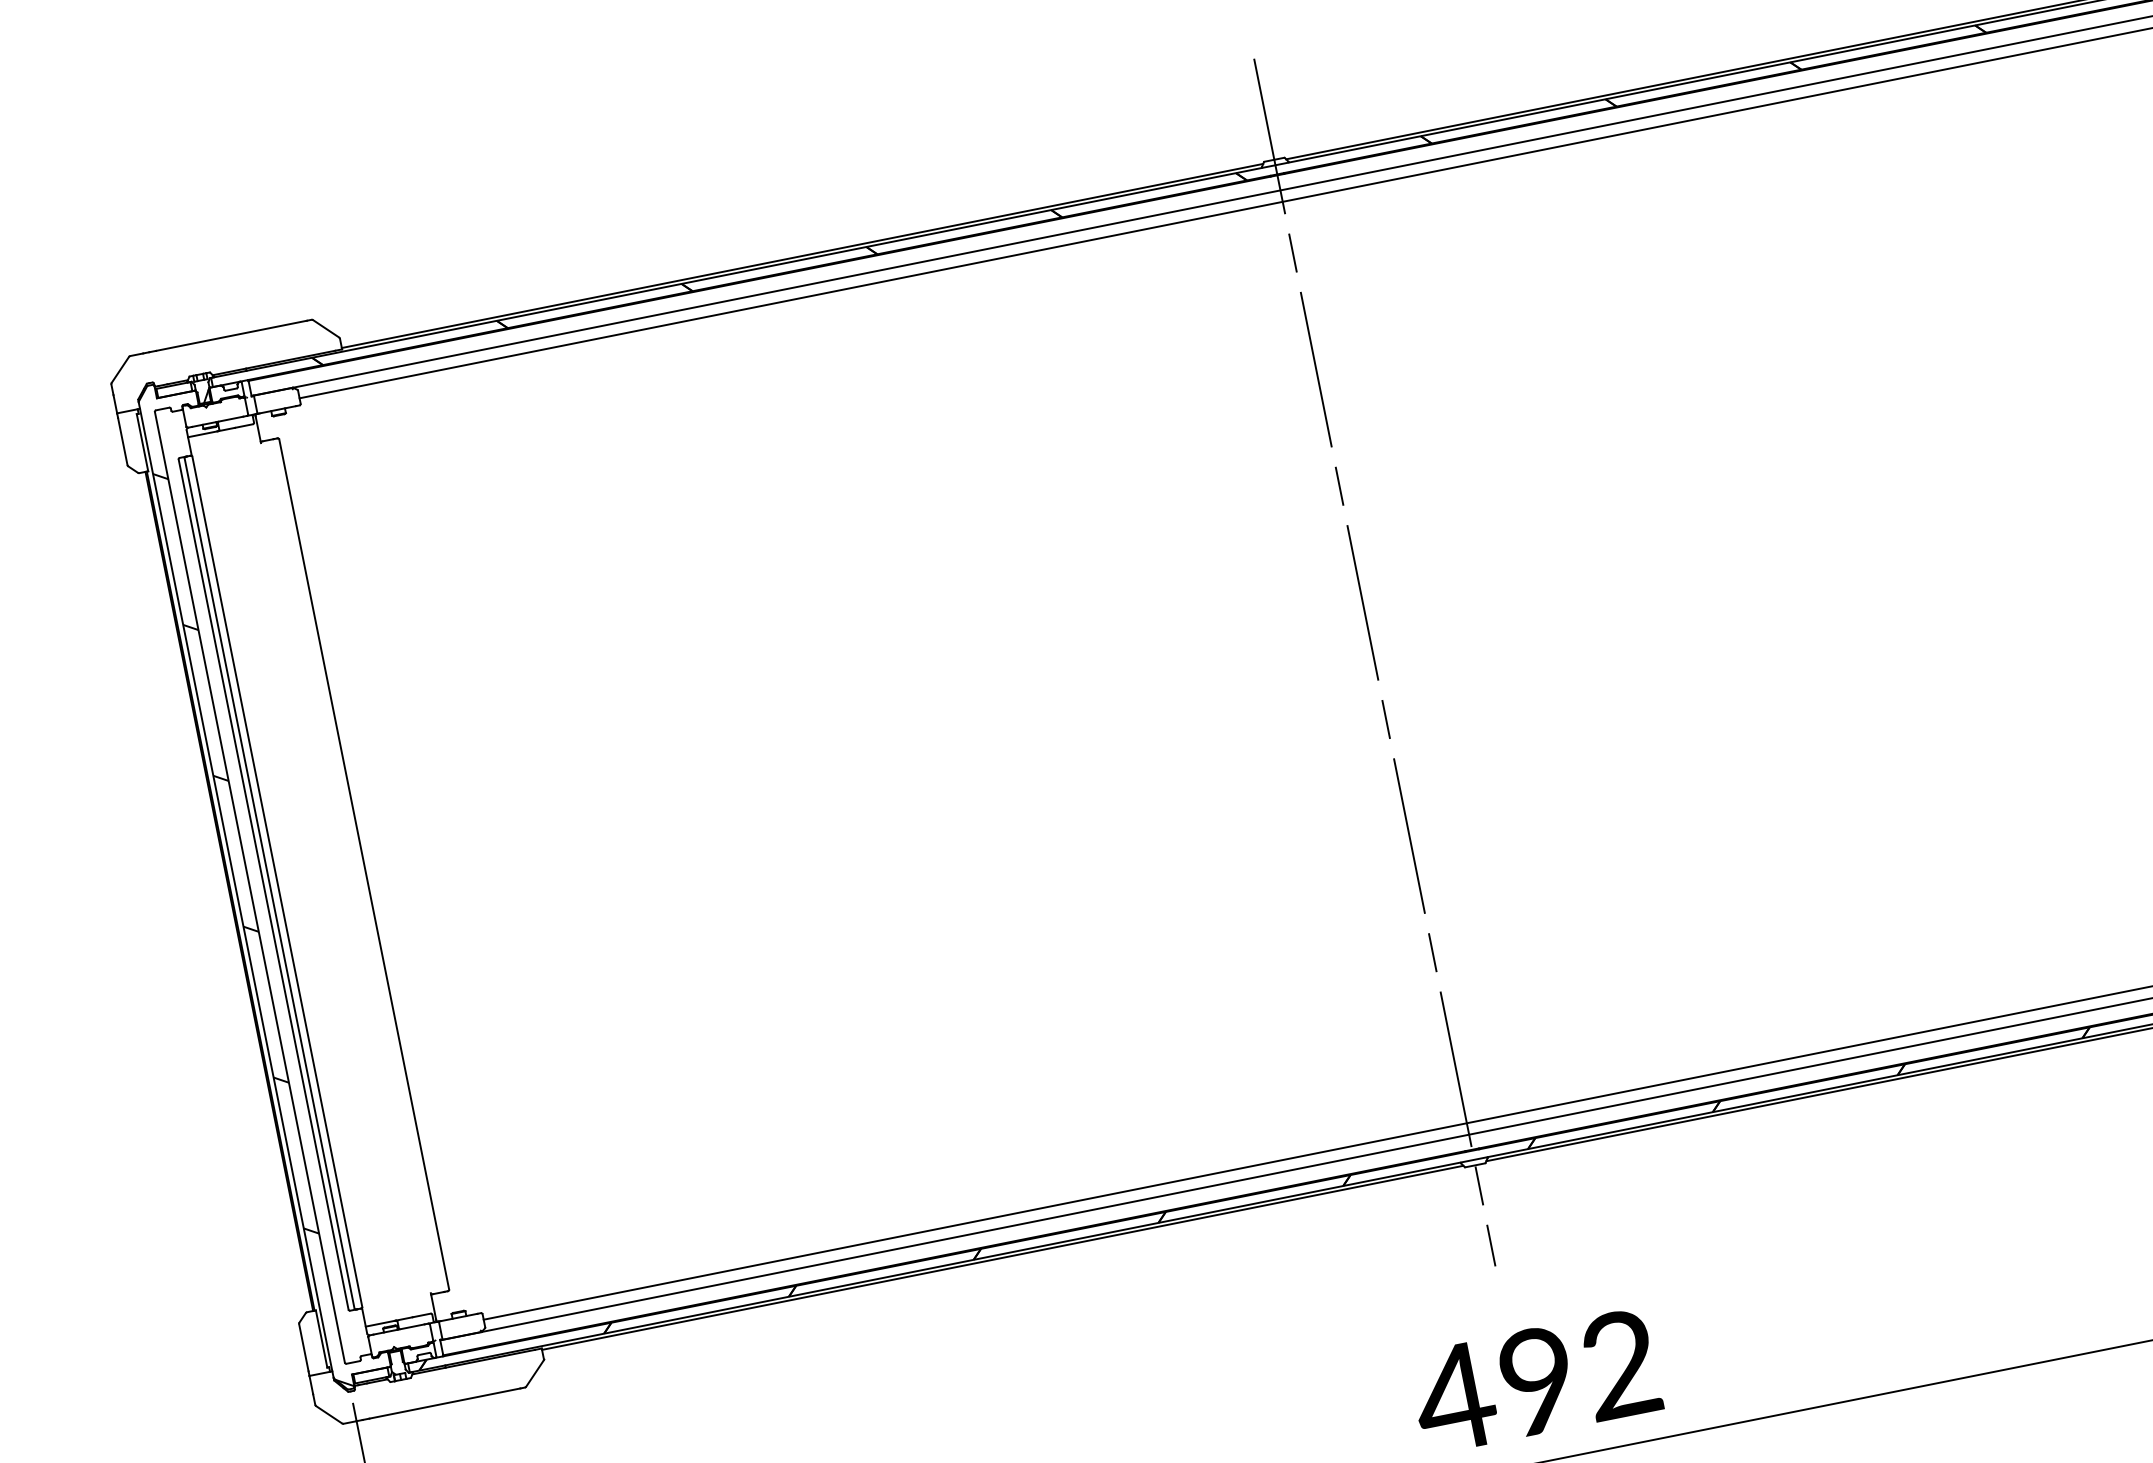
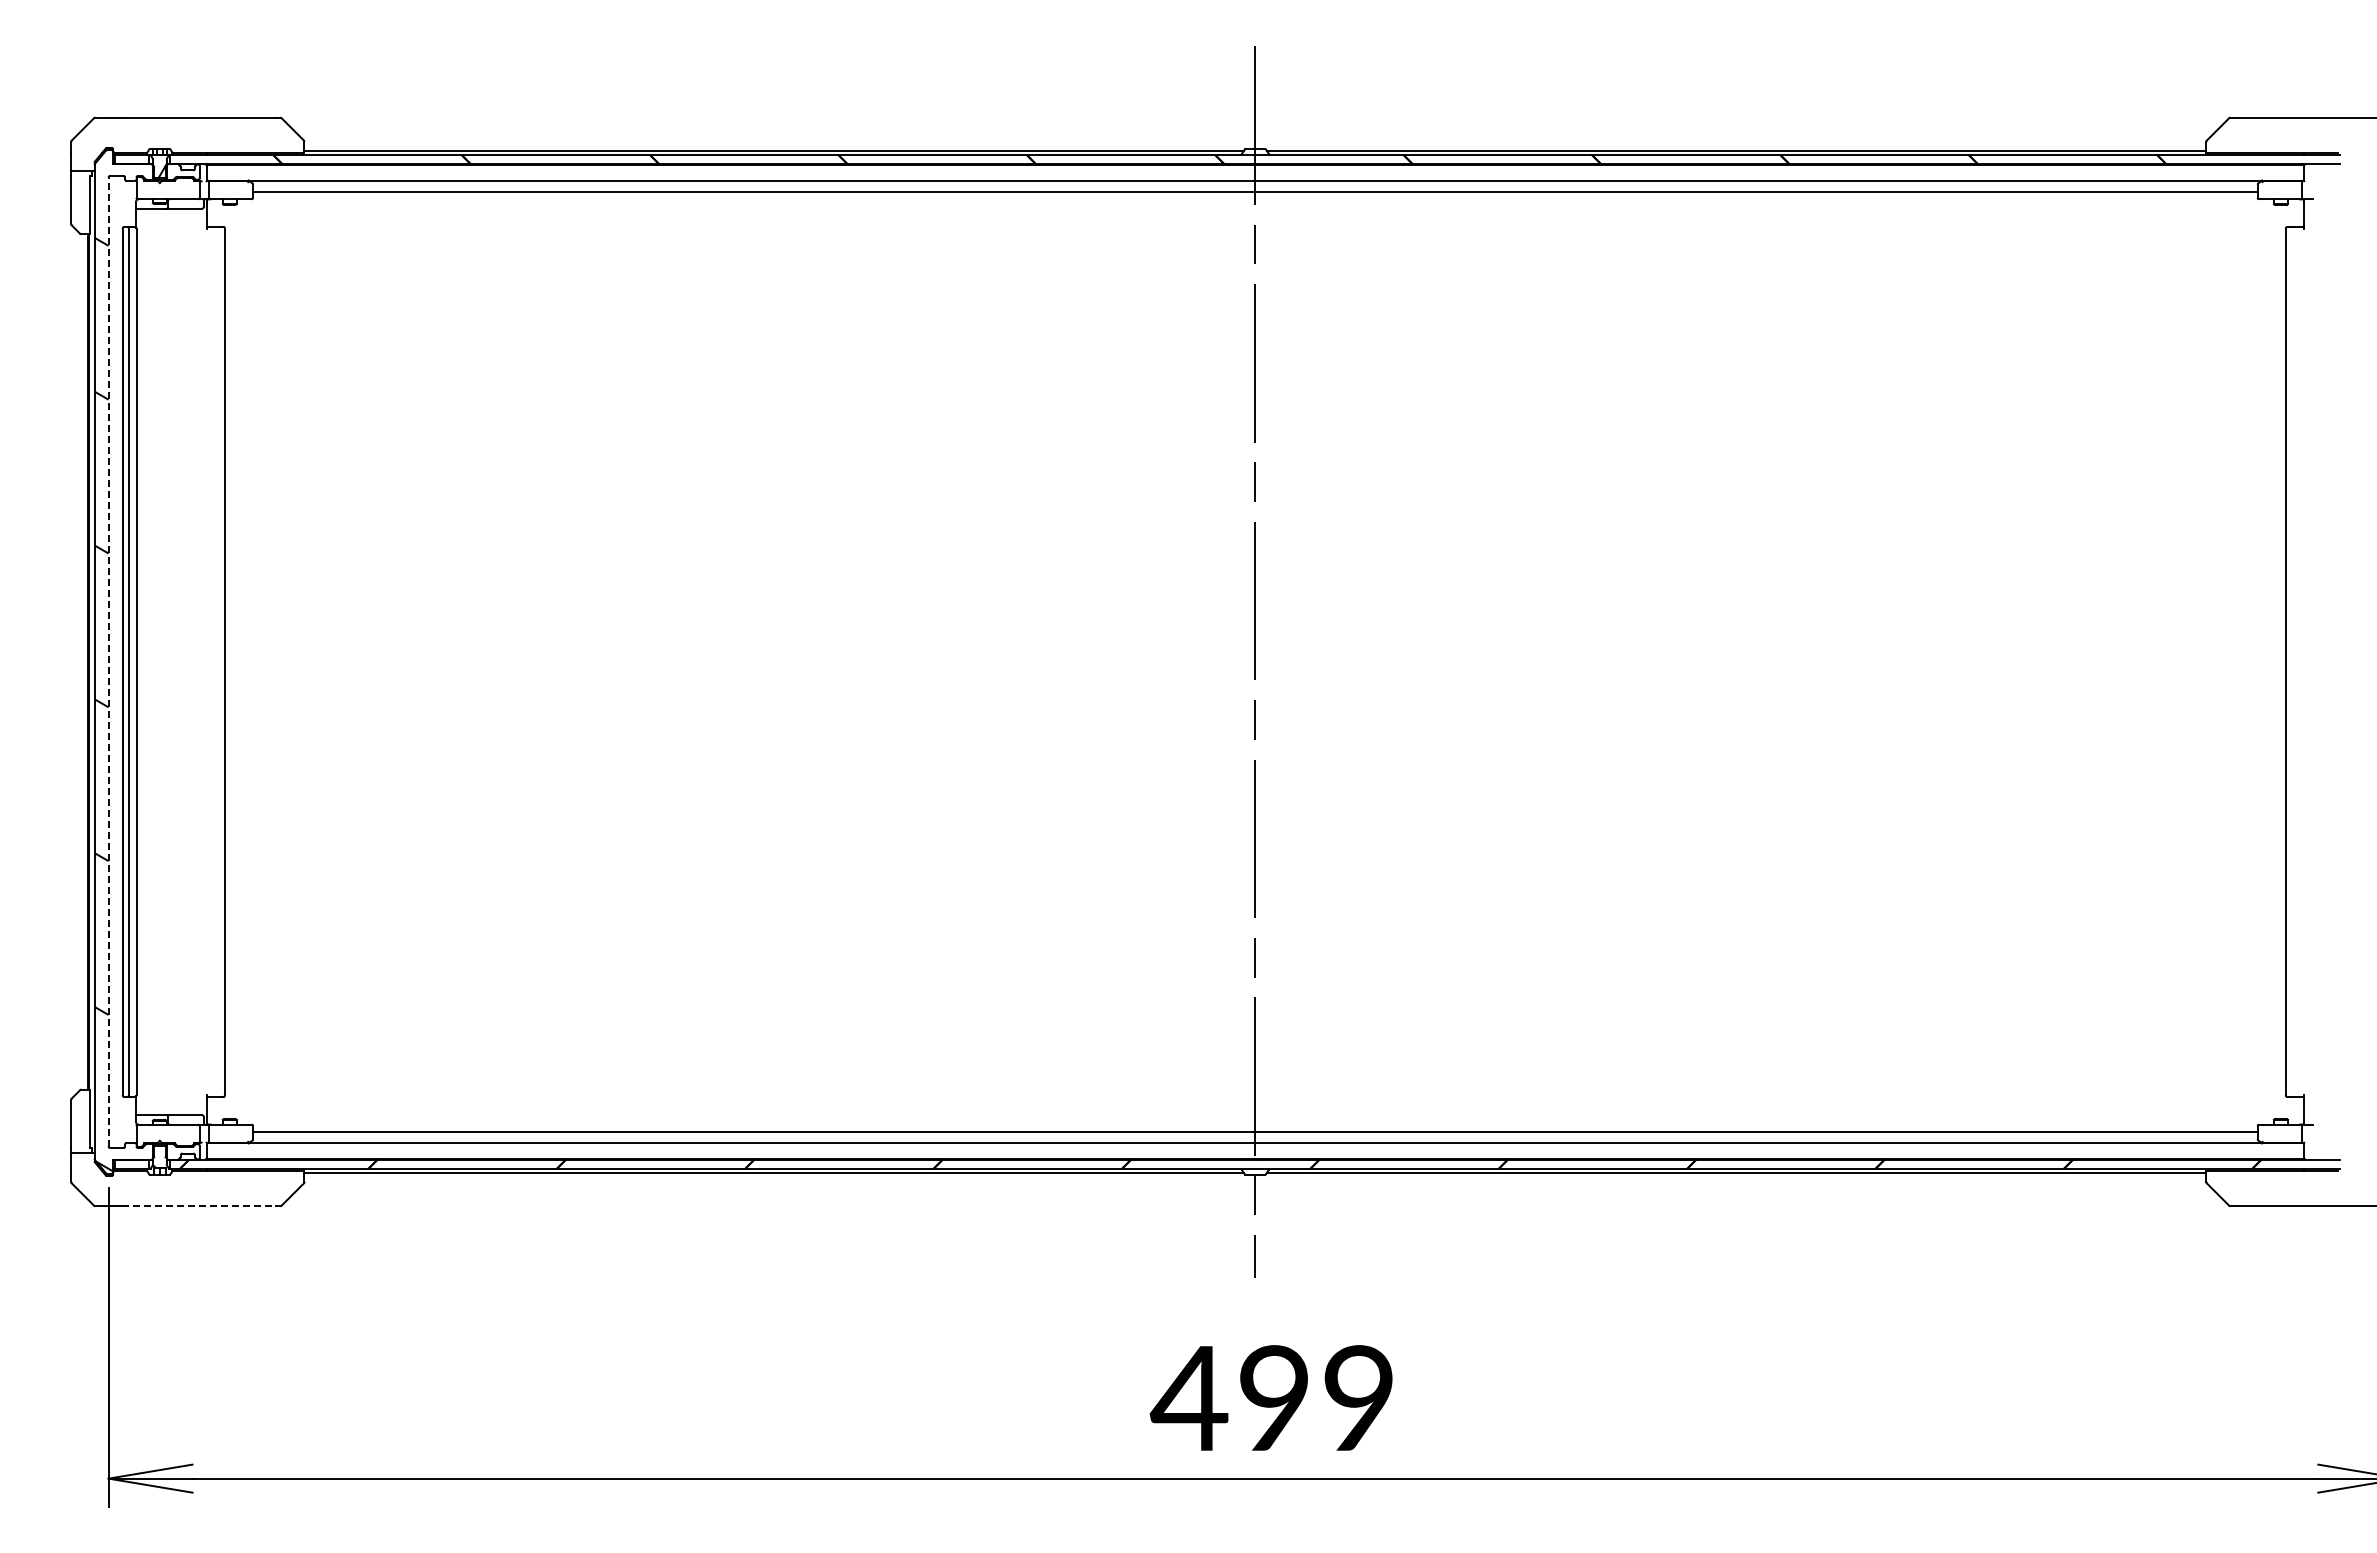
line: (249, 886) -> (108, 661), solid -> dashed
text: (1620, 1363) -> (1358, 1397), 492 -> 499
line: (444, 1403) -> (198, 1206), solid -> dashed

